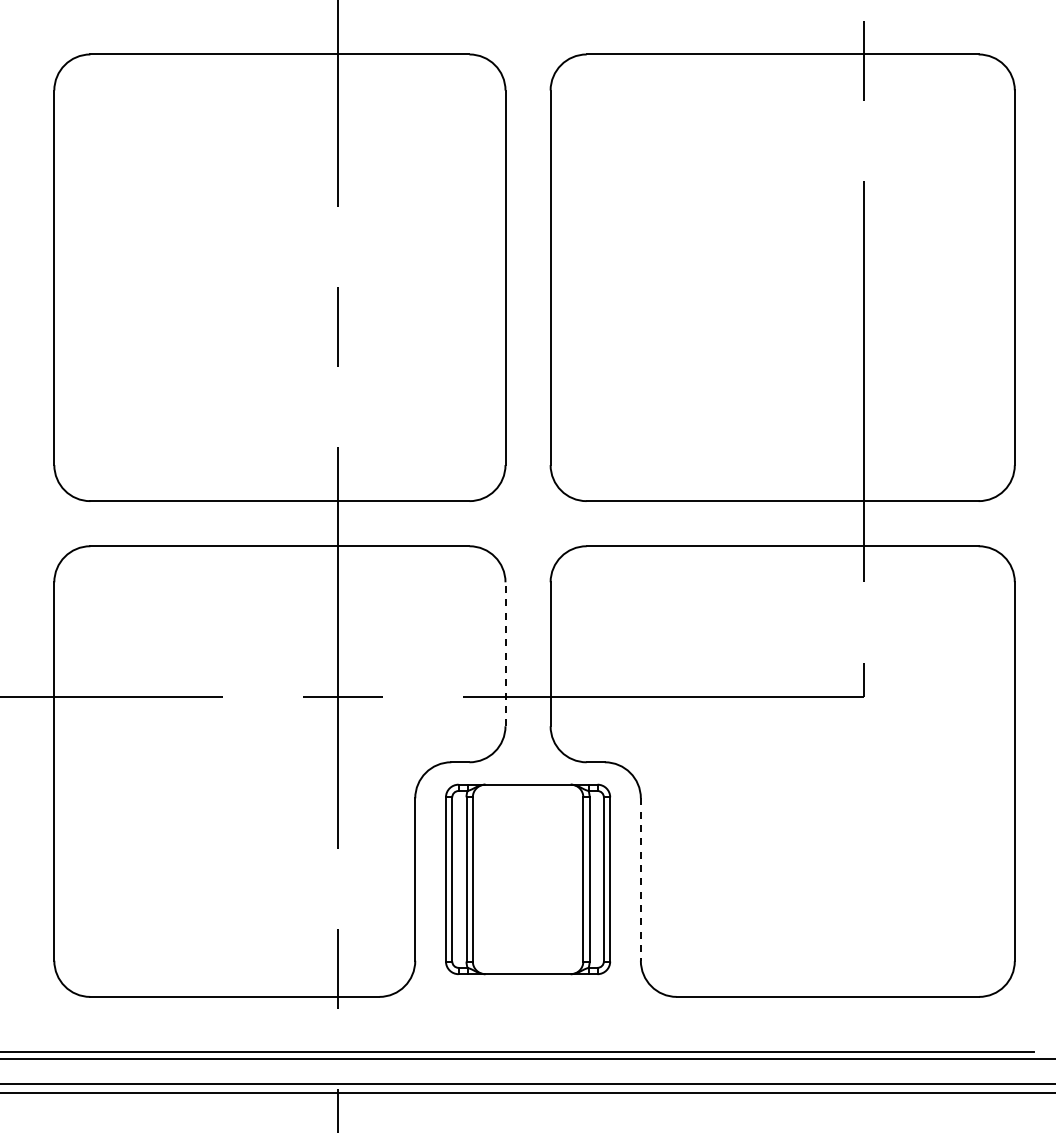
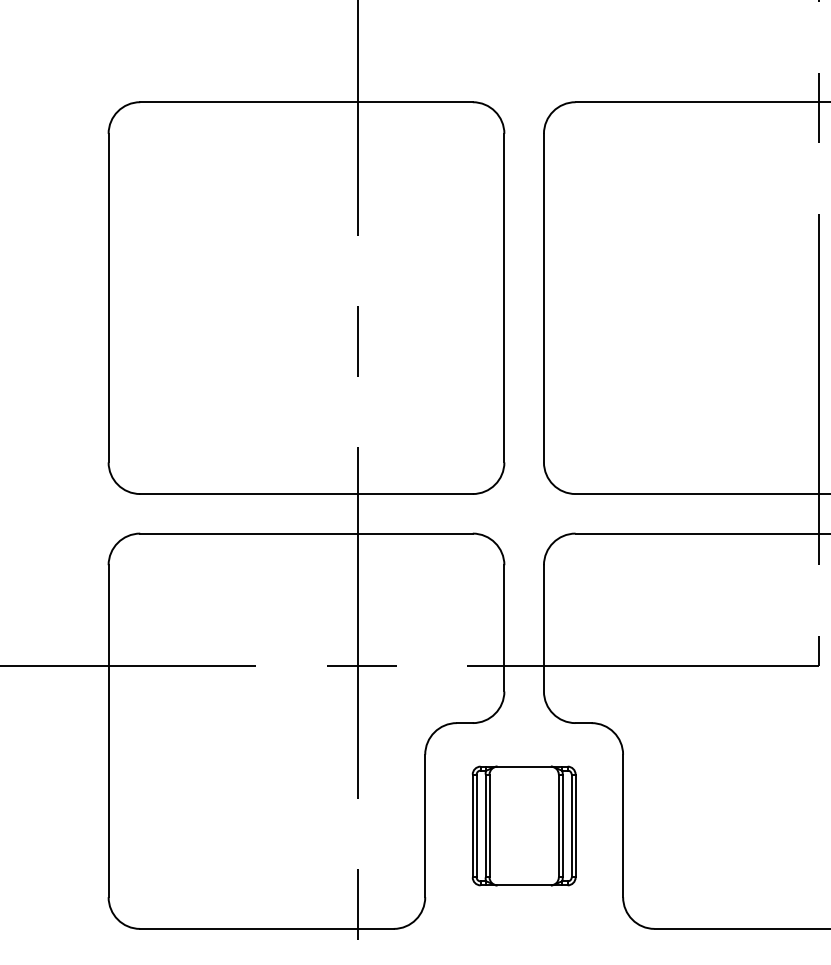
line: (505, 654) -> (504, 628), dashed -> solid
part: (527, 879) -> (523, 825), size x0.71
line: (640, 880) -> (622, 826), dashed -> solid

